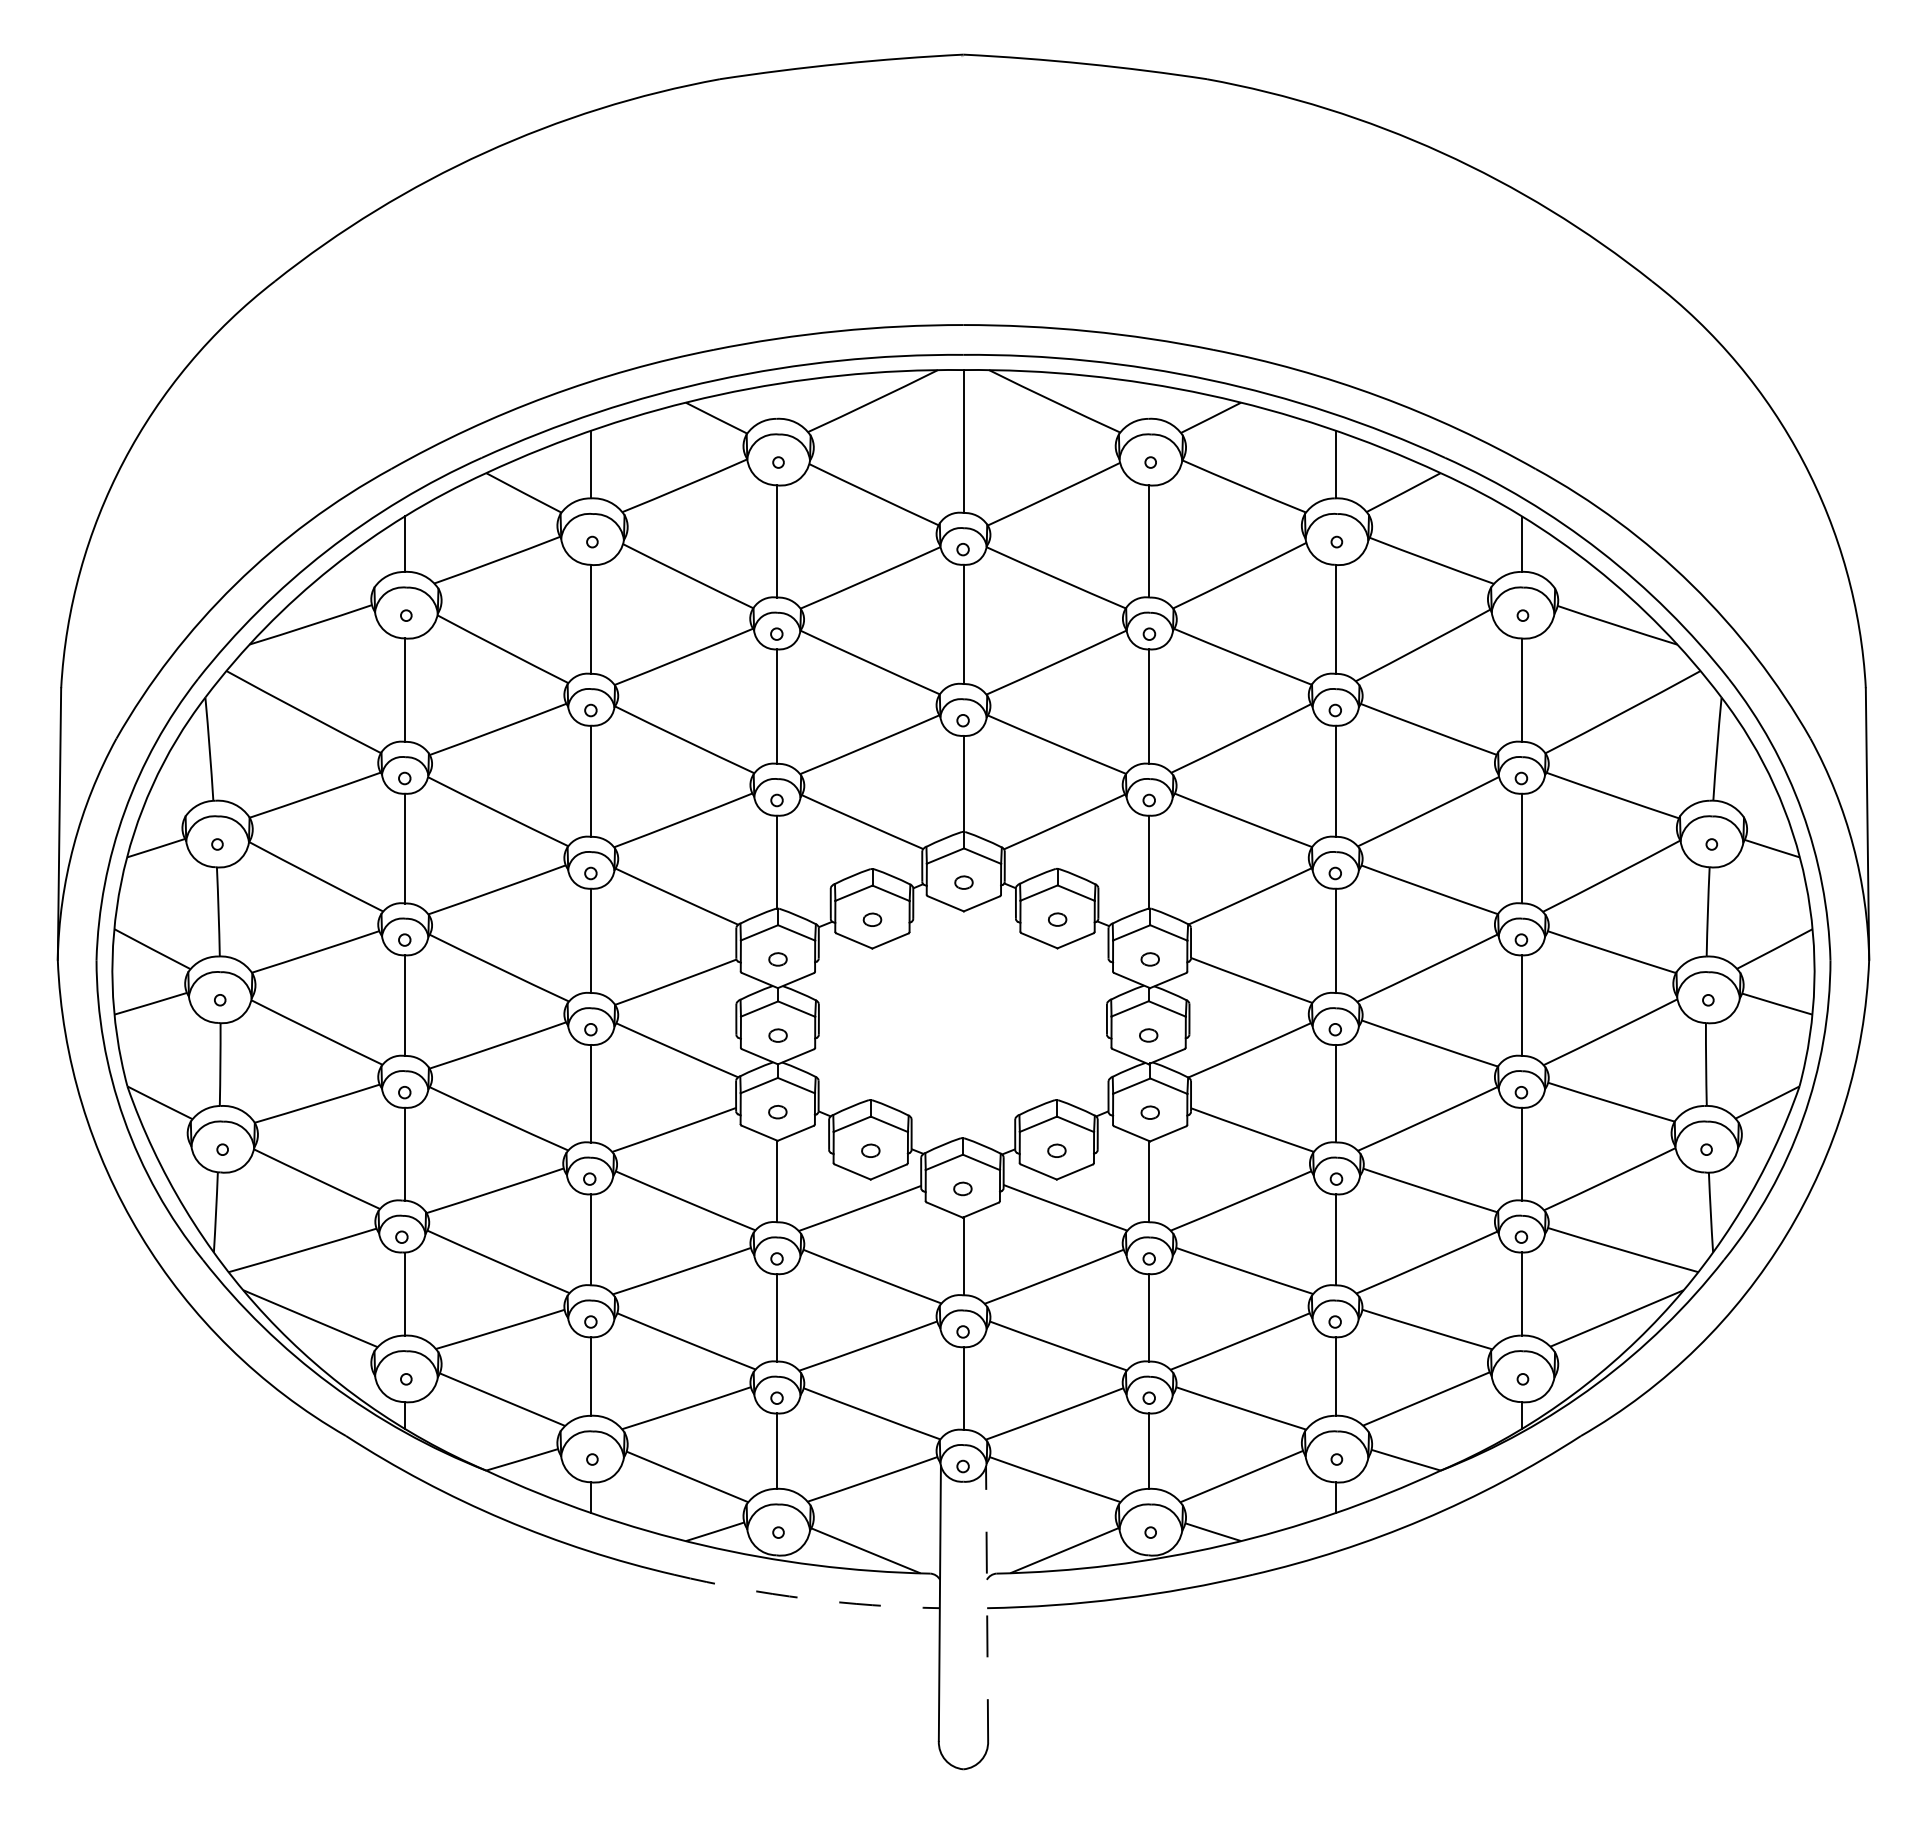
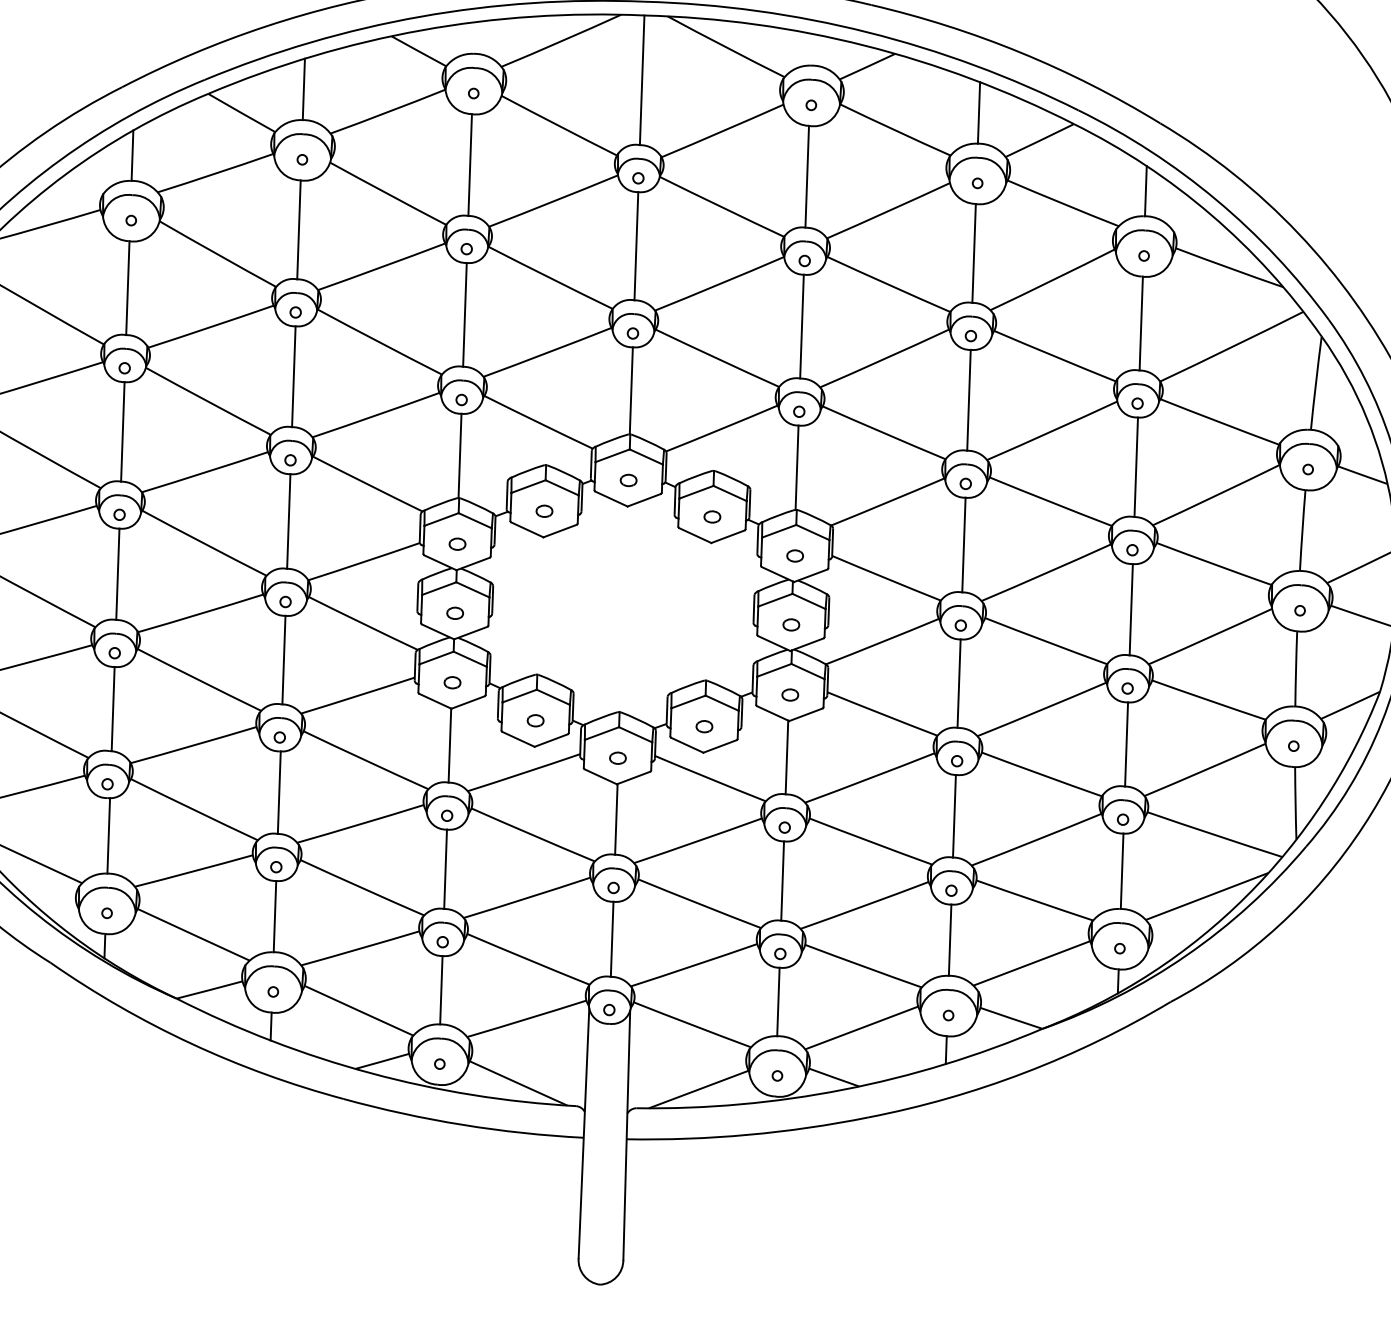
arc: (806, 1598) -> (463, 1124), dashed -> solid
line: (987, 1603) -> (627, 1135), dashed -> solid

